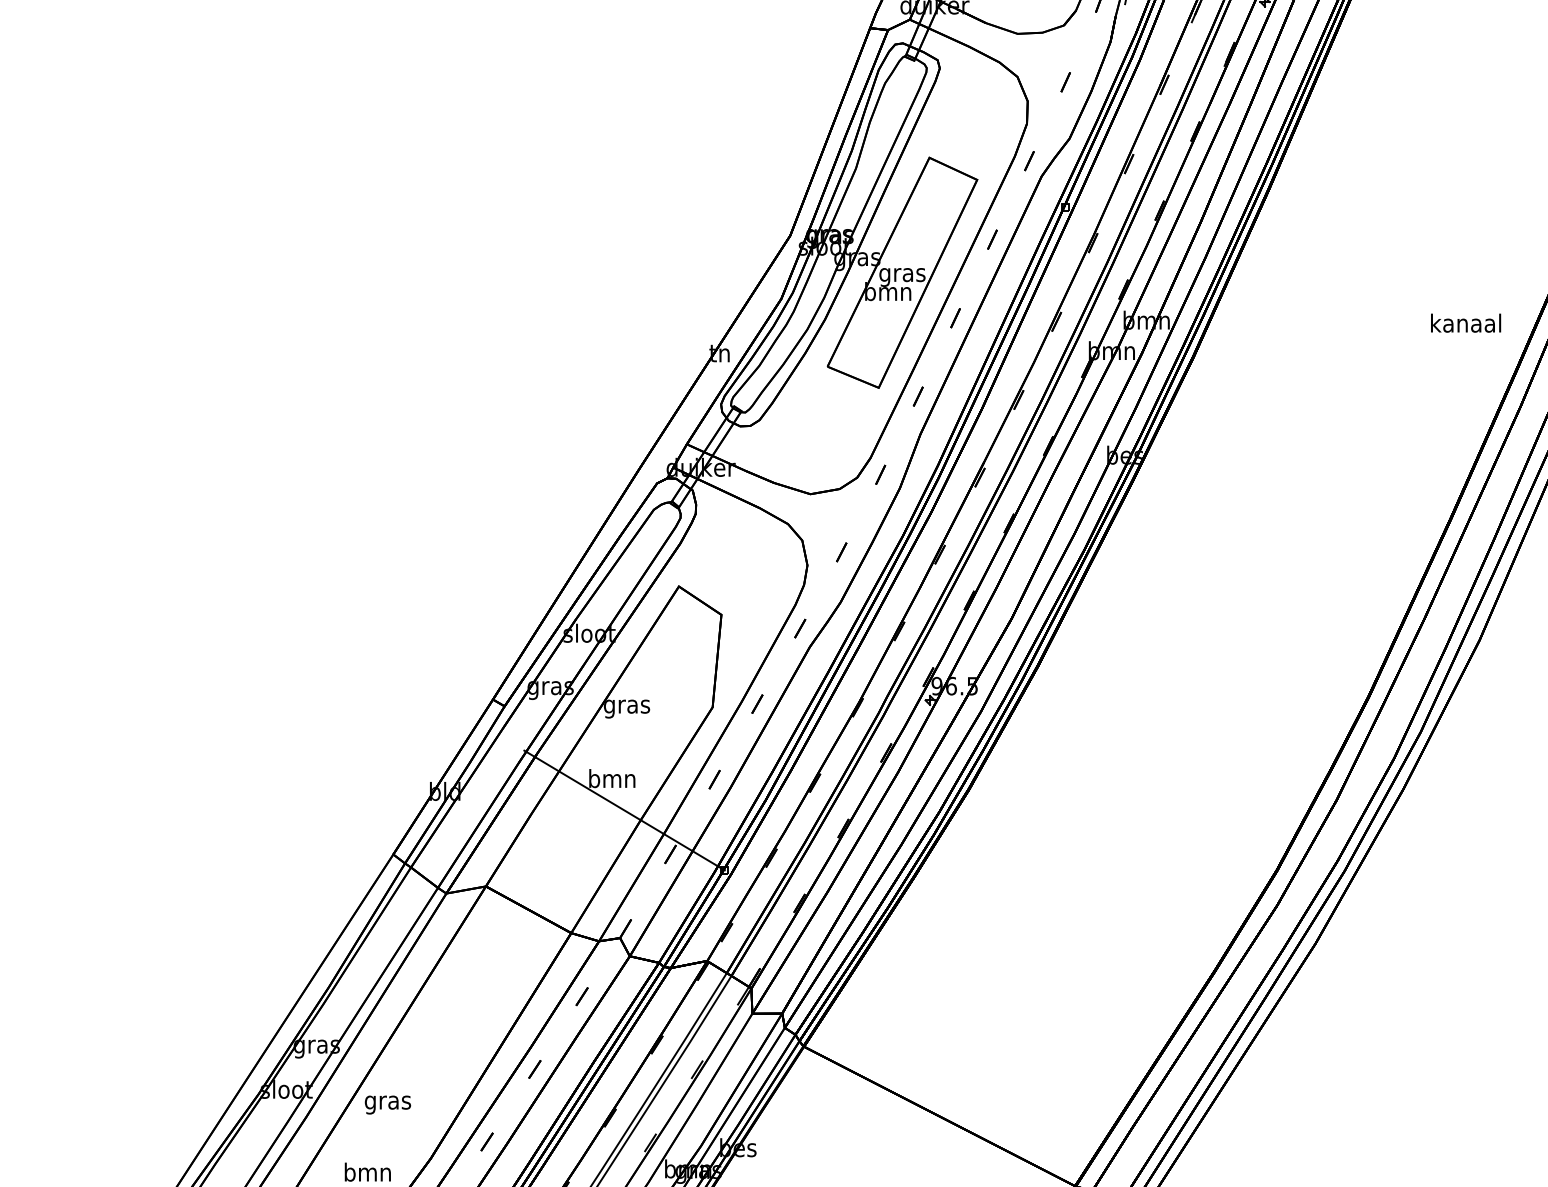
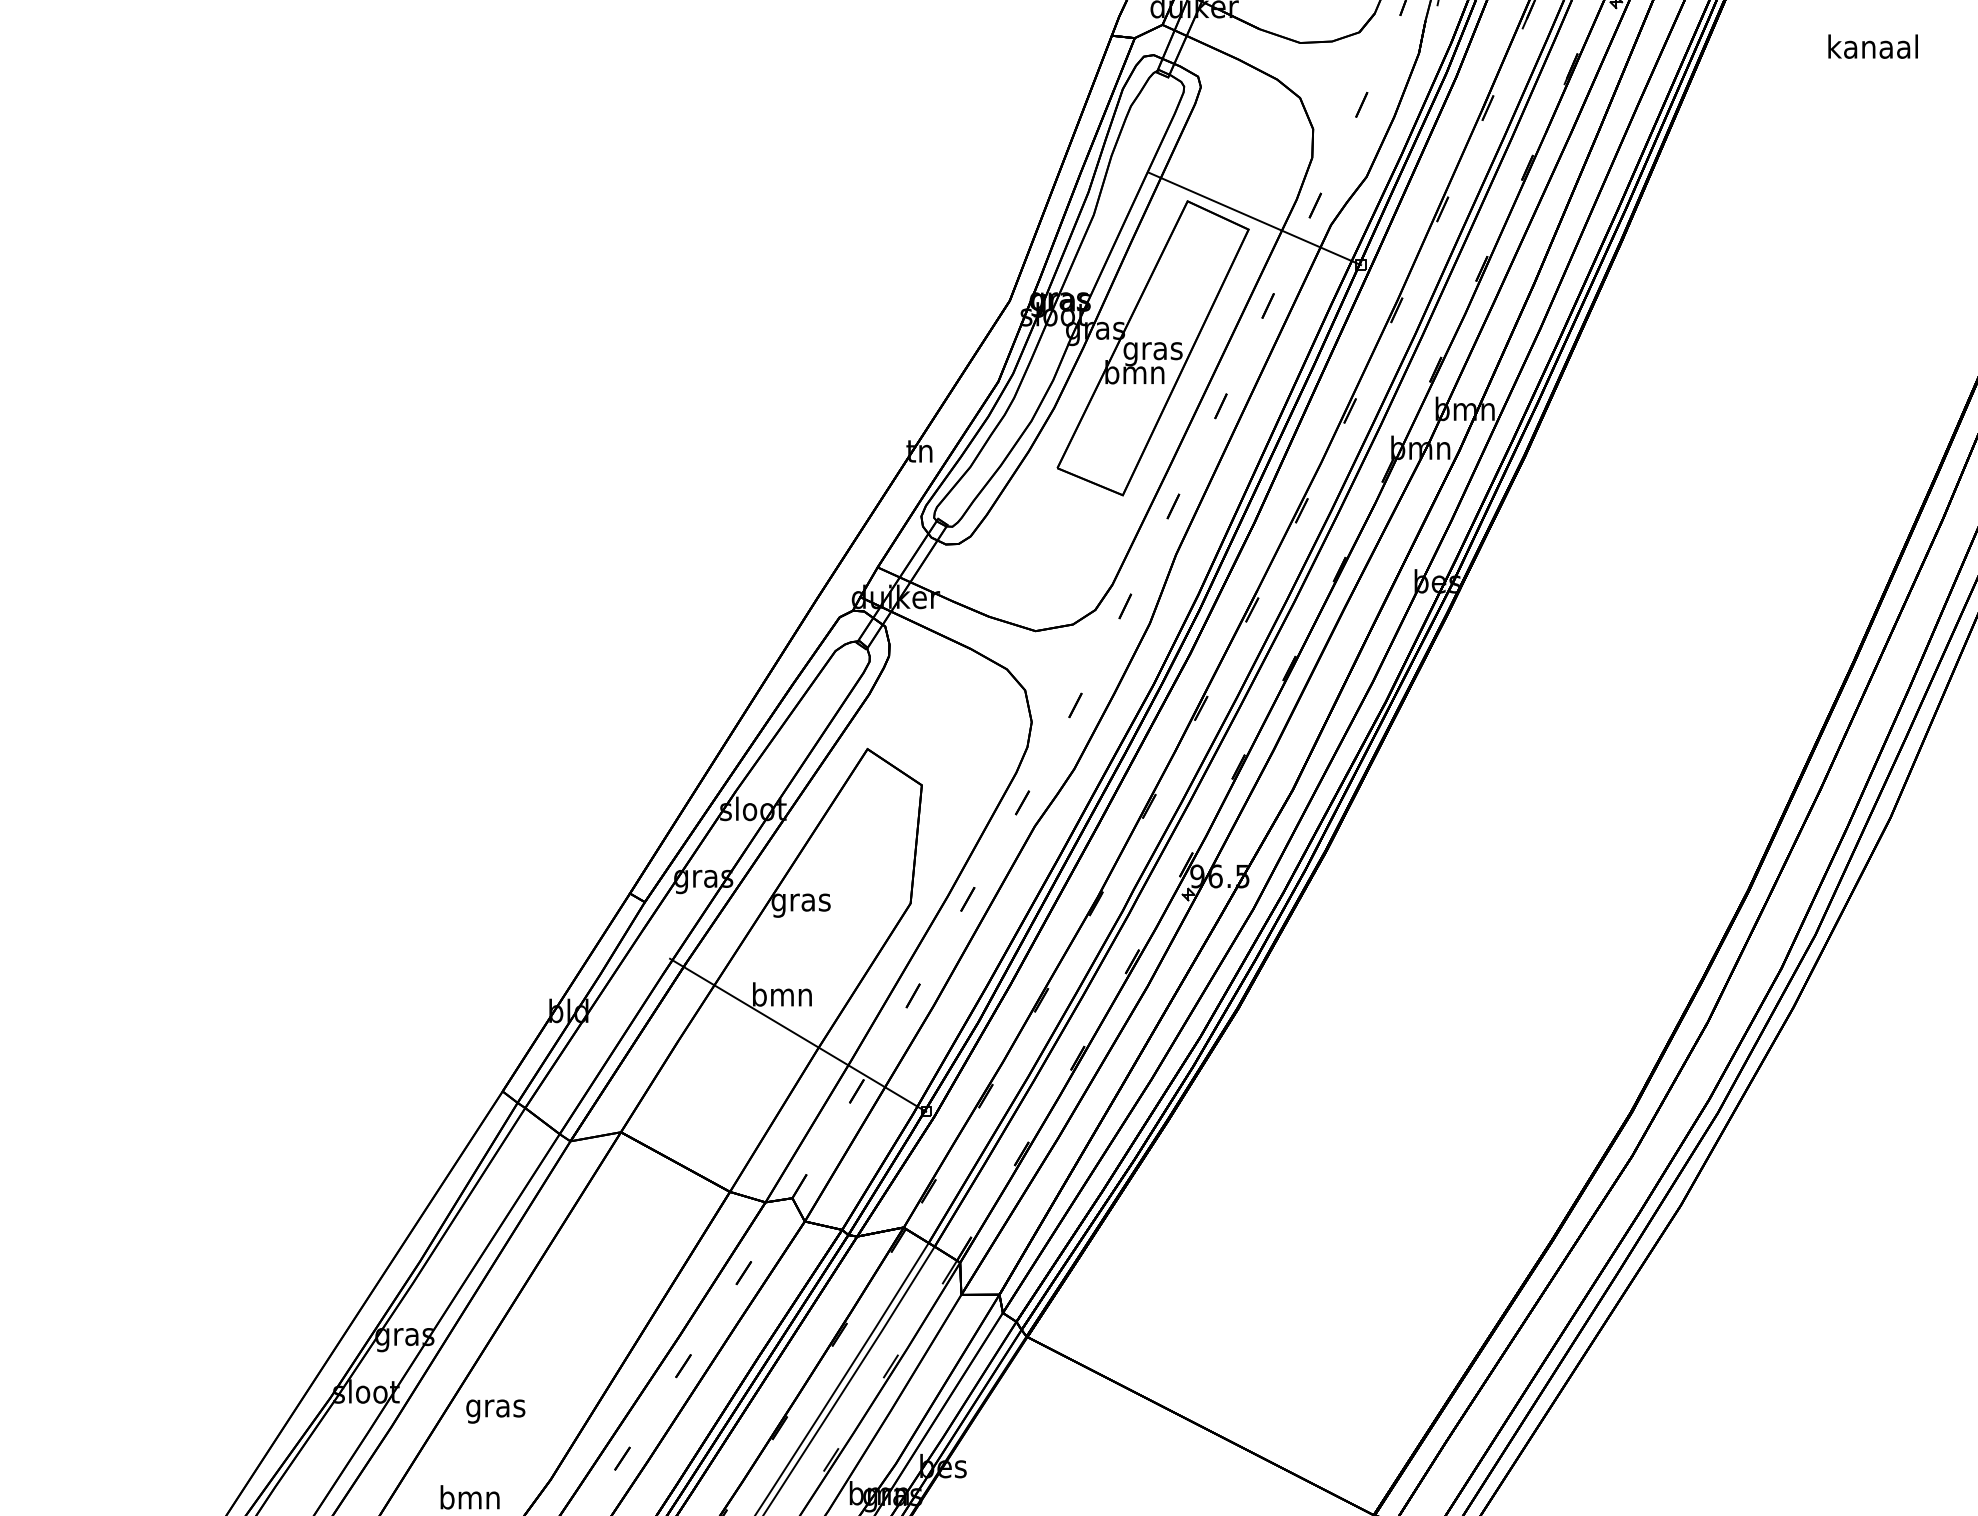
line: (981, 171) -> (1254, 218), added
text: (1465, 323) -> (1872, 46), moved

